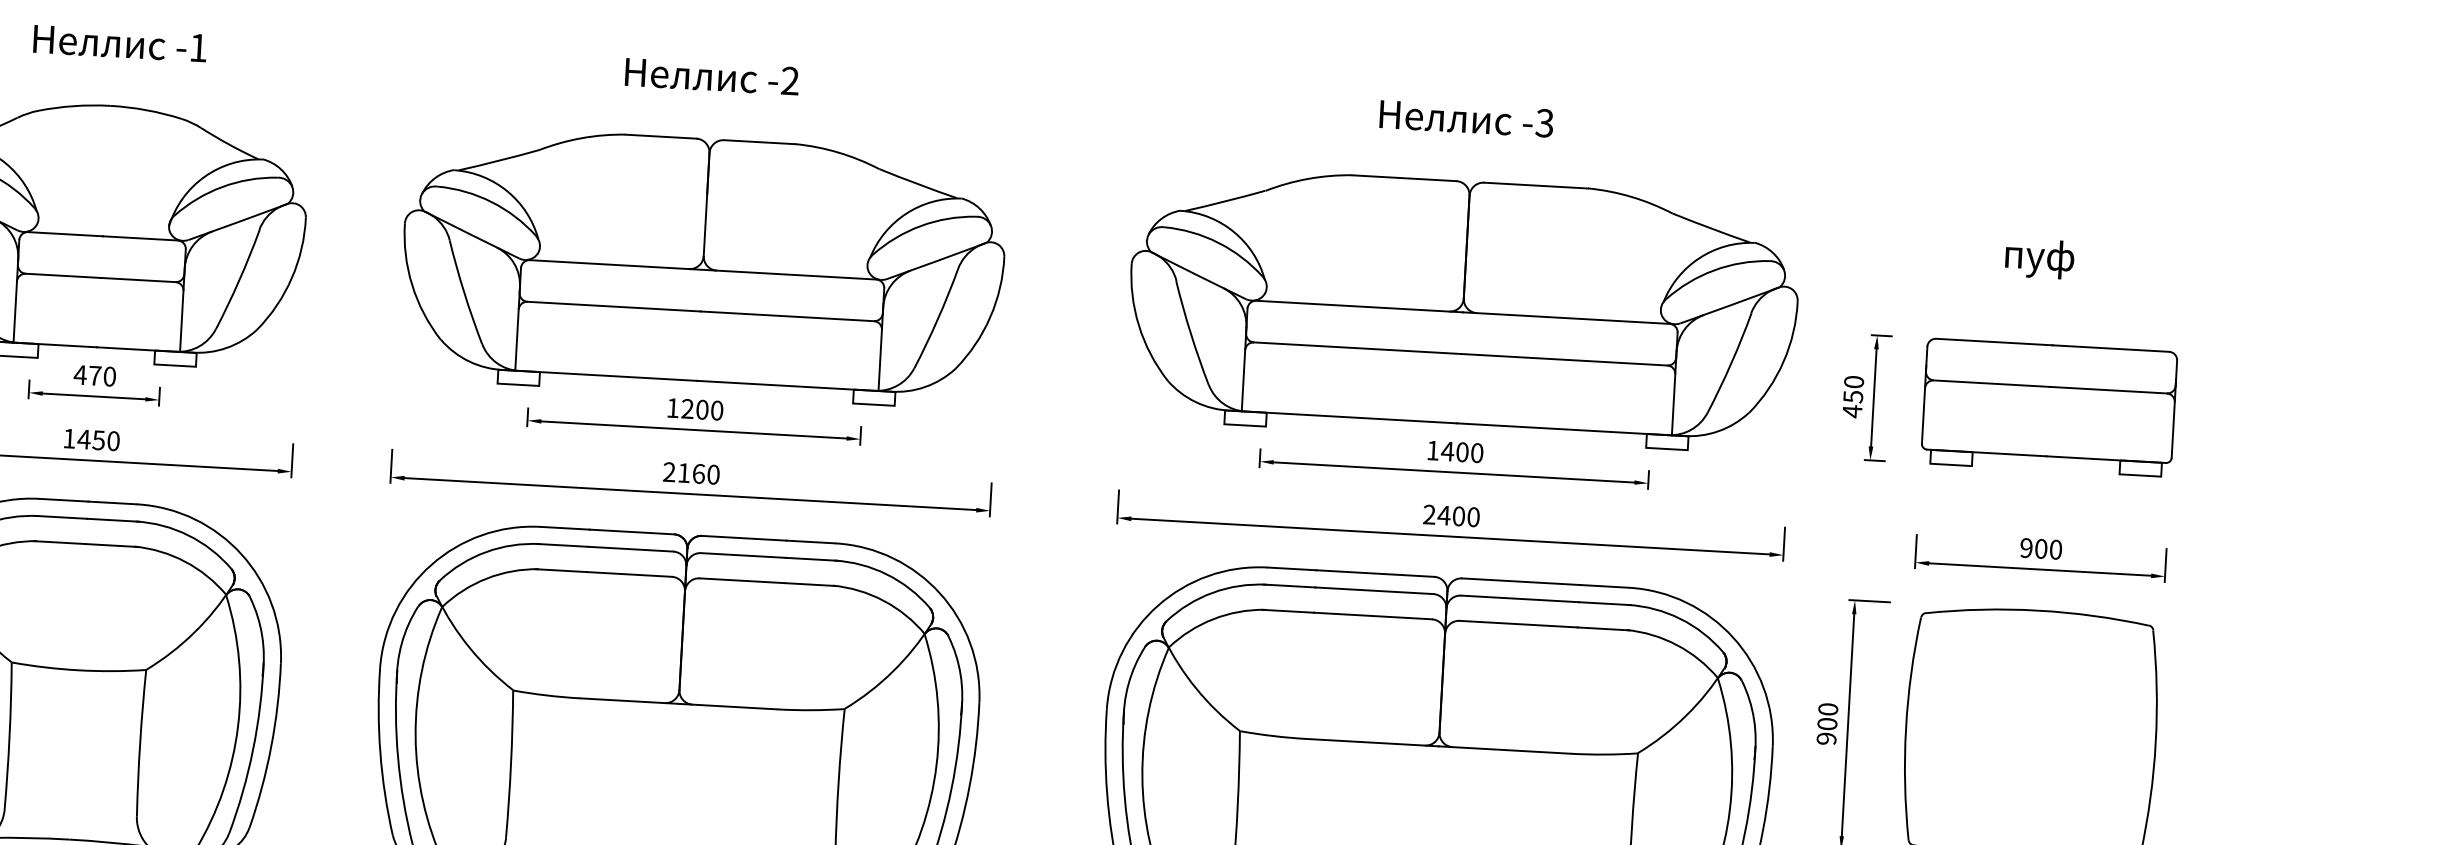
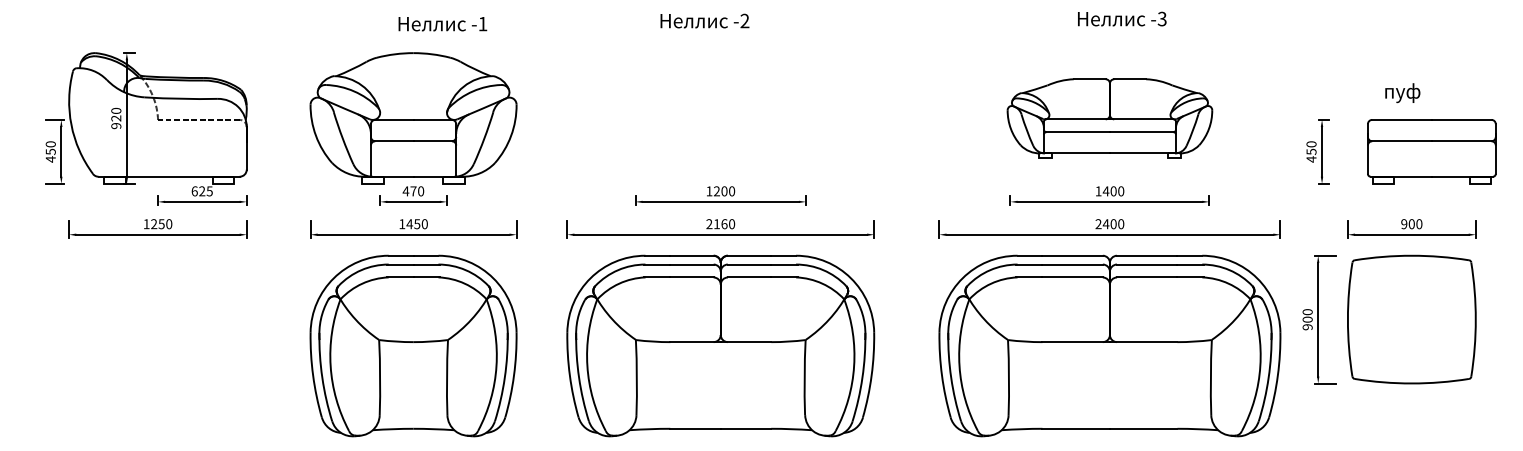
text: (119, 44) -> (442, 24), moved
text: (711, 75) -> (704, 20), moved
text: (1467, 117) -> (1122, 18), moved
text: (2039, 259) -> (1402, 93), moved
part: (702, 267) -> (720, 118), removed
part: (1462, 309) -> (1109, 118), size x0.6
part: (2048, 406) -> (1431, 151), moved

